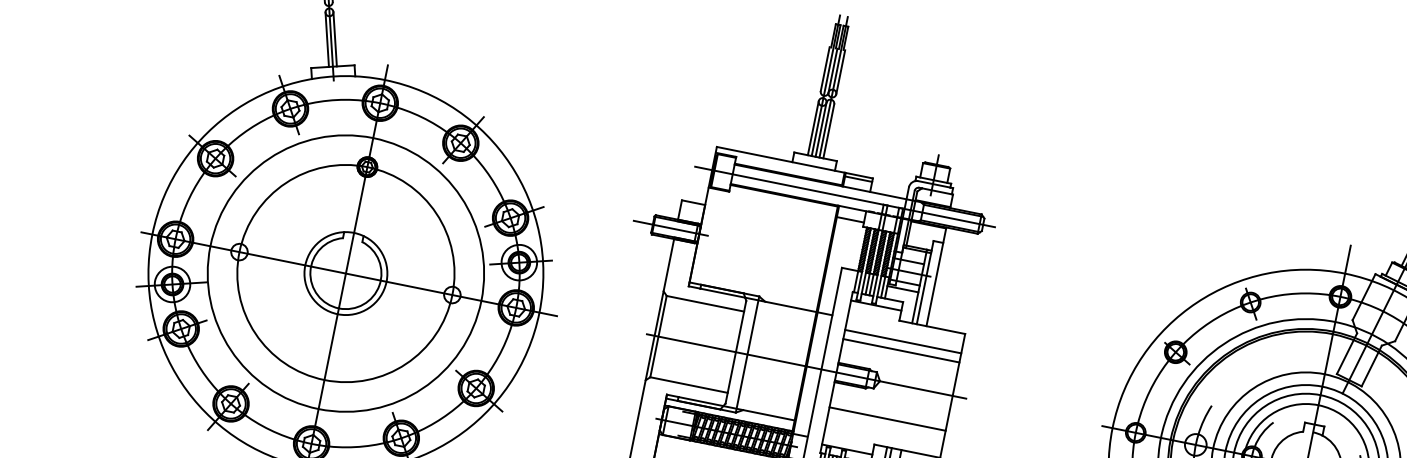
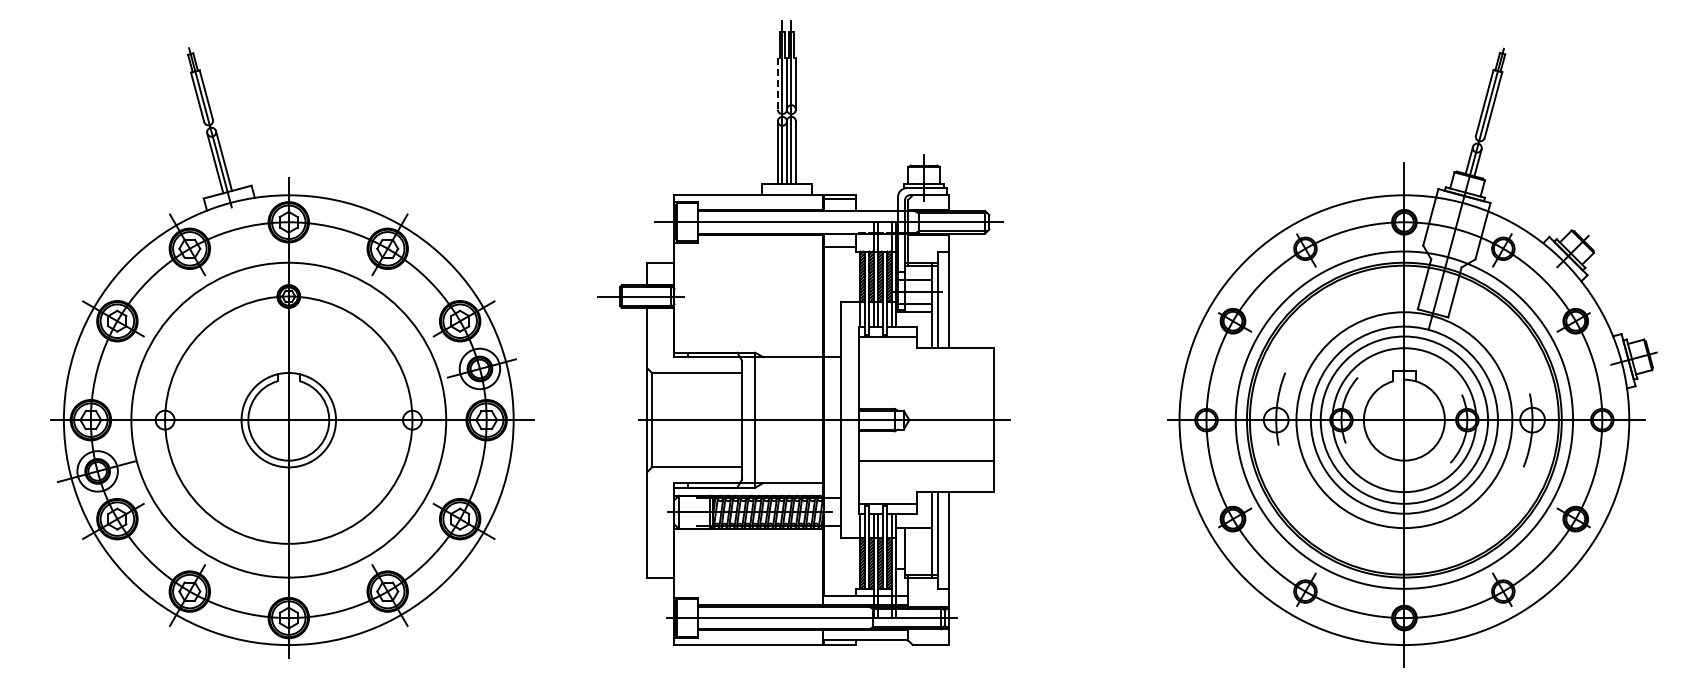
line: (824, 69) -> (777, 84), solid -> dashed
line: (902, 341) -> (925, 370), removed
line: (900, 350) -> (925, 381), removed

